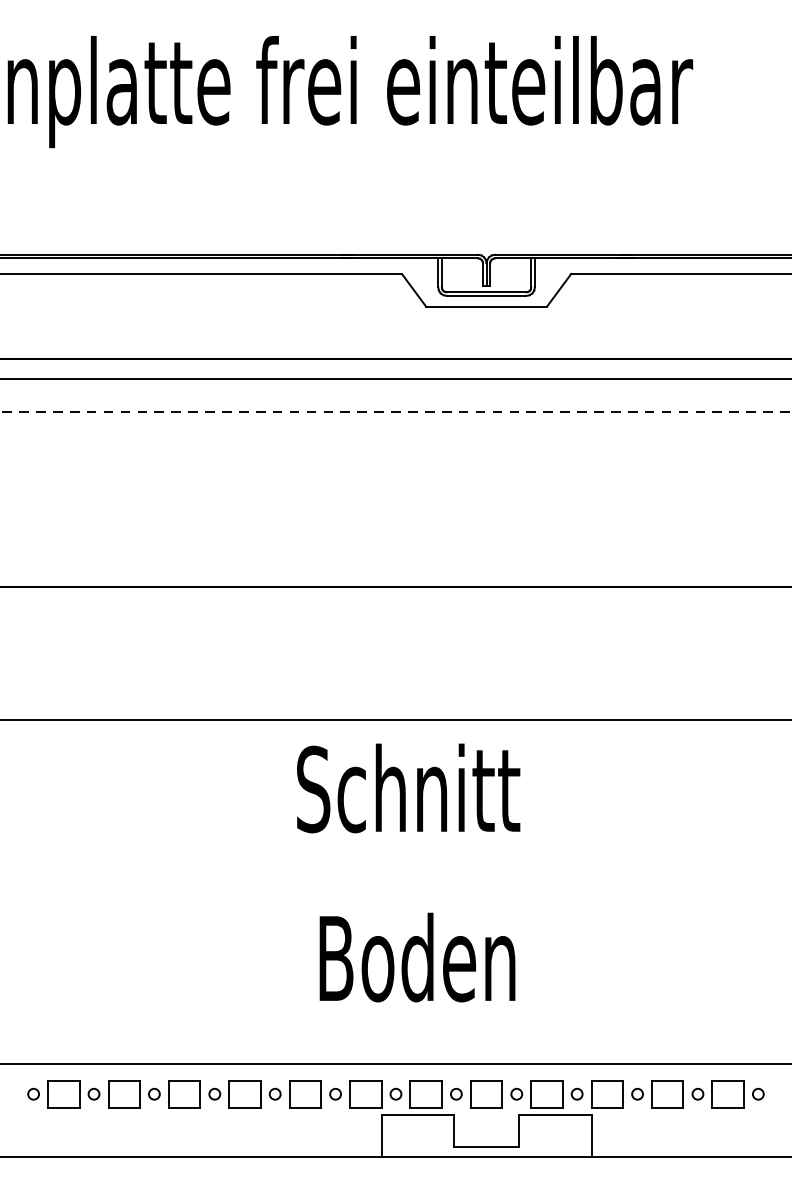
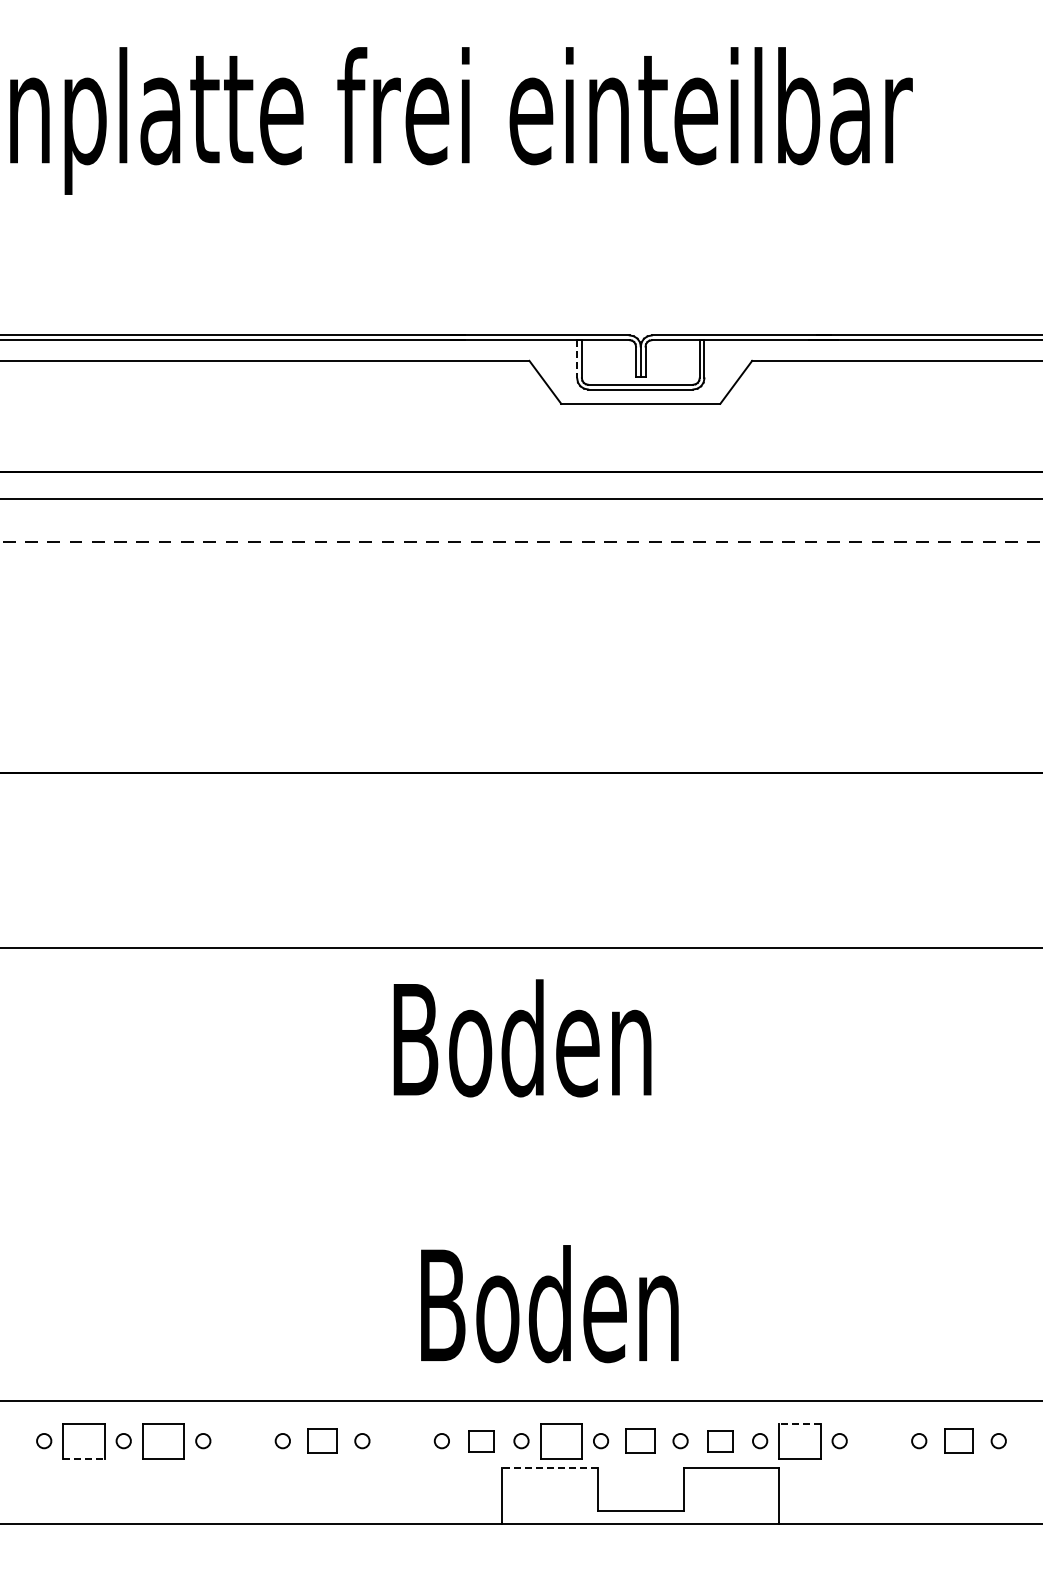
line: (438, 273) -> (577, 359), solid -> dashed
text: (408, 788) -> (538, 1038), Schnitt -> Boden
text: (417, 957) -> (549, 1304), moved
line: (607, 1080) -> (799, 1423), solid -> dashed
part: (184, 1094) -> (242, 1441), removed
part: (244, 1094) -> (322, 1441), size x0.7
part: (305, 1094) -> (402, 1441), removed
part: (365, 1094) -> (481, 1441), size x0.6
part: (486, 1094) -> (640, 1441), size x0.7
part: (547, 1094) -> (720, 1441), size x0.6
part: (667, 1094) -> (879, 1441), removed
part: (727, 1094) -> (958, 1441), size x0.7
line: (63, 1107) -> (83, 1458), solid -> dashed
line: (418, 1115) -> (550, 1468), solid -> dashed

